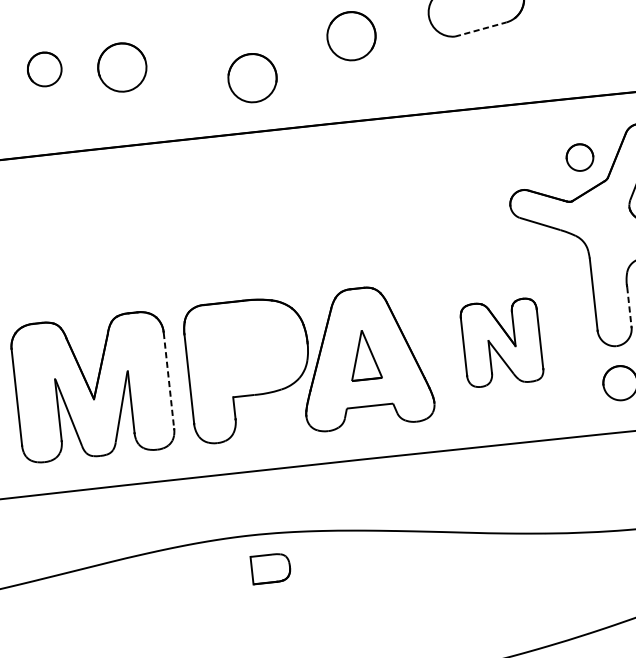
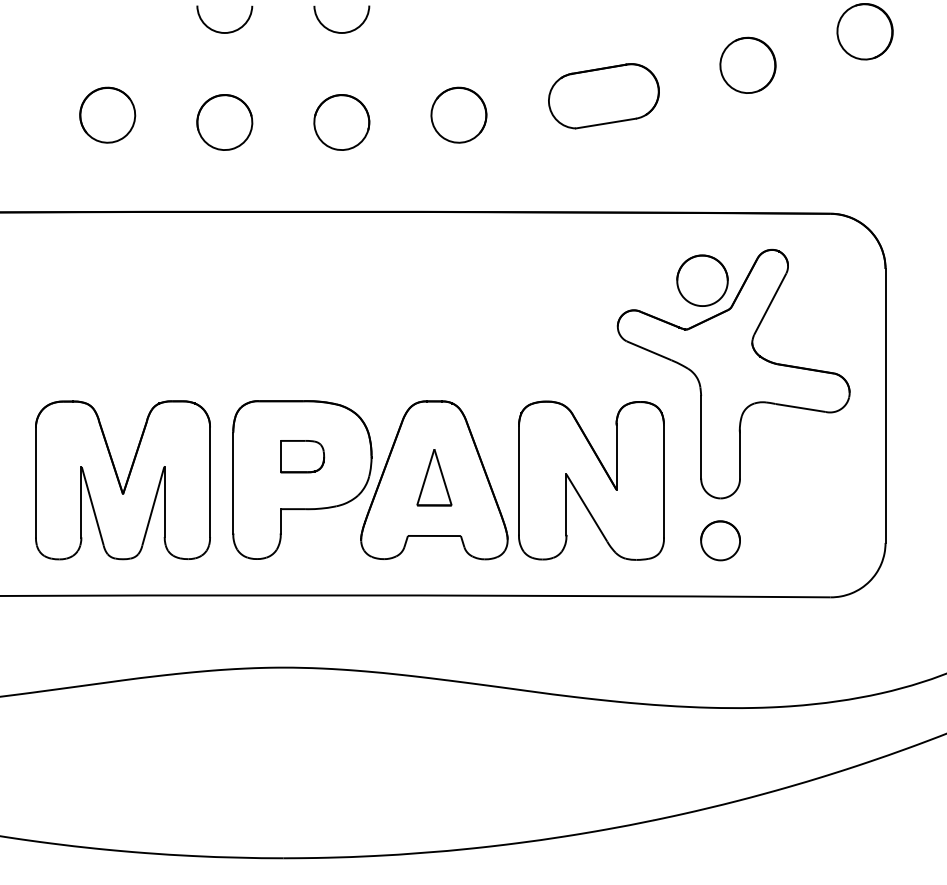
line: (481, 29) -> (606, 123), dashed -> solid
part: (122, 67) -> (224, 122), moved
part: (44, 68) -> (107, 114), size x1.43
part: (252, 78) -> (341, 122), moved
part: (579, 157) -> (702, 280), size x1.67
line: (628, 306) -> (739, 455), dashed -> solid
part: (501, 342) -> (591, 480), size x1.67
line: (169, 380) -> (210, 482), dashed -> solid
part: (271, 568) -> (302, 456), moved

